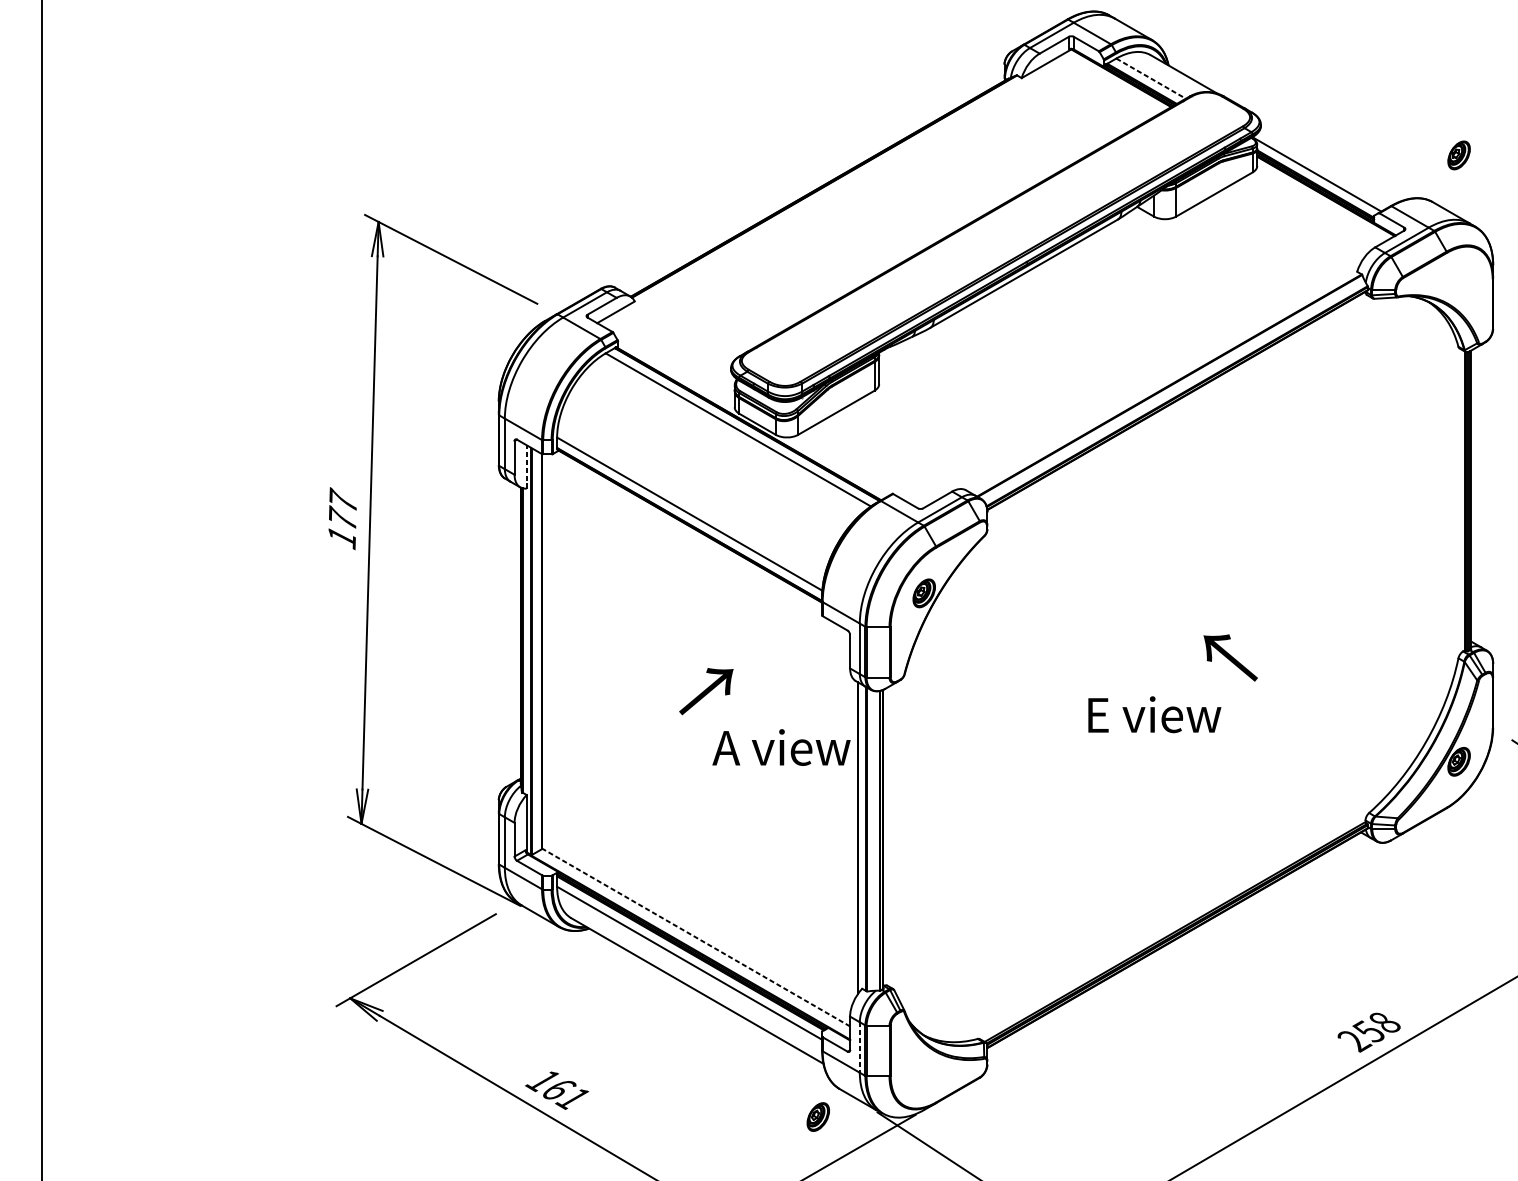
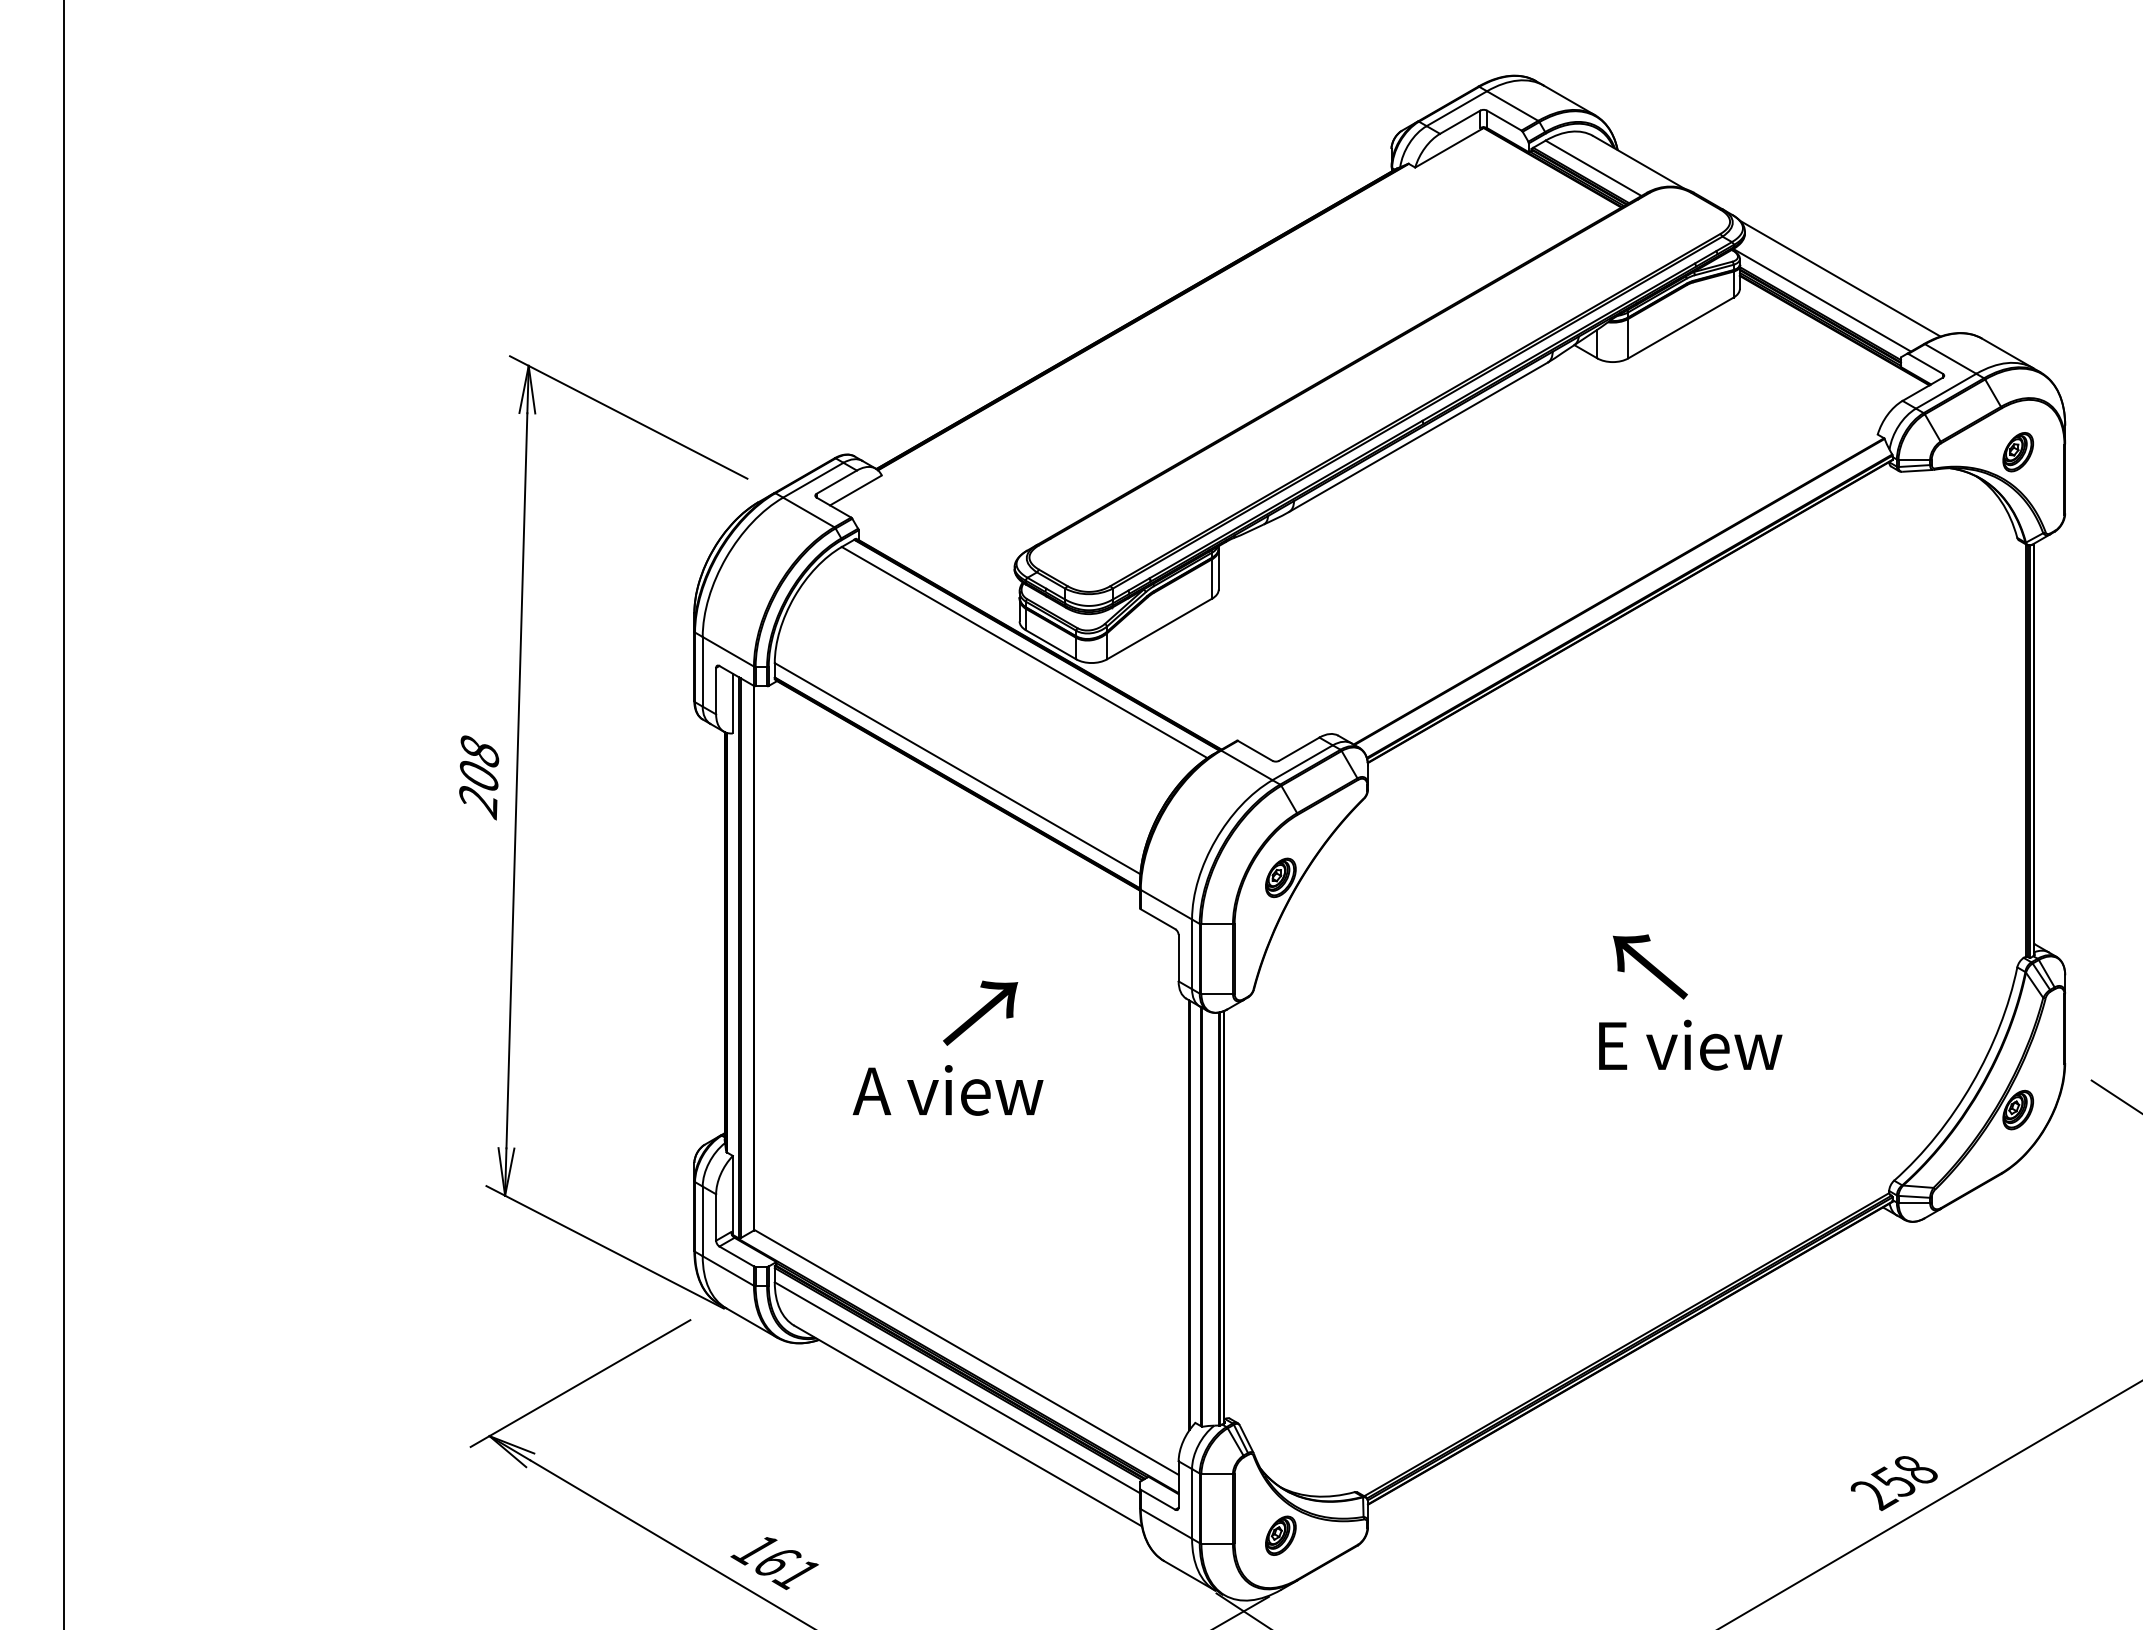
line: (1151, 78) -> (1594, 168), dashed -> solid
part: (1458, 155) -> (2017, 452), moved
line: (1330, 158) -> (1840, 278), added
line: (526, 466) -> (732, 703), dashed -> solid
text: (342, 519) -> (479, 775), 177 -> 208
text: (1230, 657) -> (1650, 966), moved
text: (1154, 714) -> (1690, 1044), moved
text: (781, 747) -> (947, 1090), moved
line: (695, 937) -> (965, 1352), dashed -> solid
line: (860, 1047) -> (1192, 1503), dashed -> solid
part: (818, 1116) -> (1280, 1535), moved

